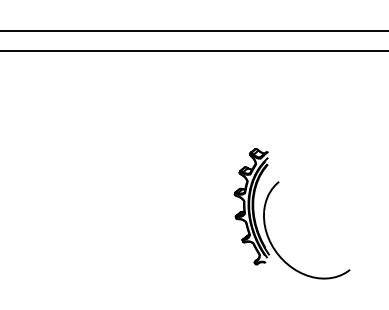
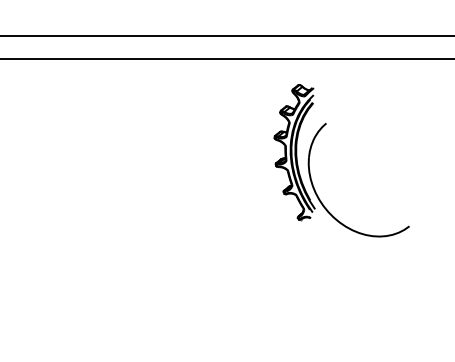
part: (265, 209) -> (310, 155), moved

